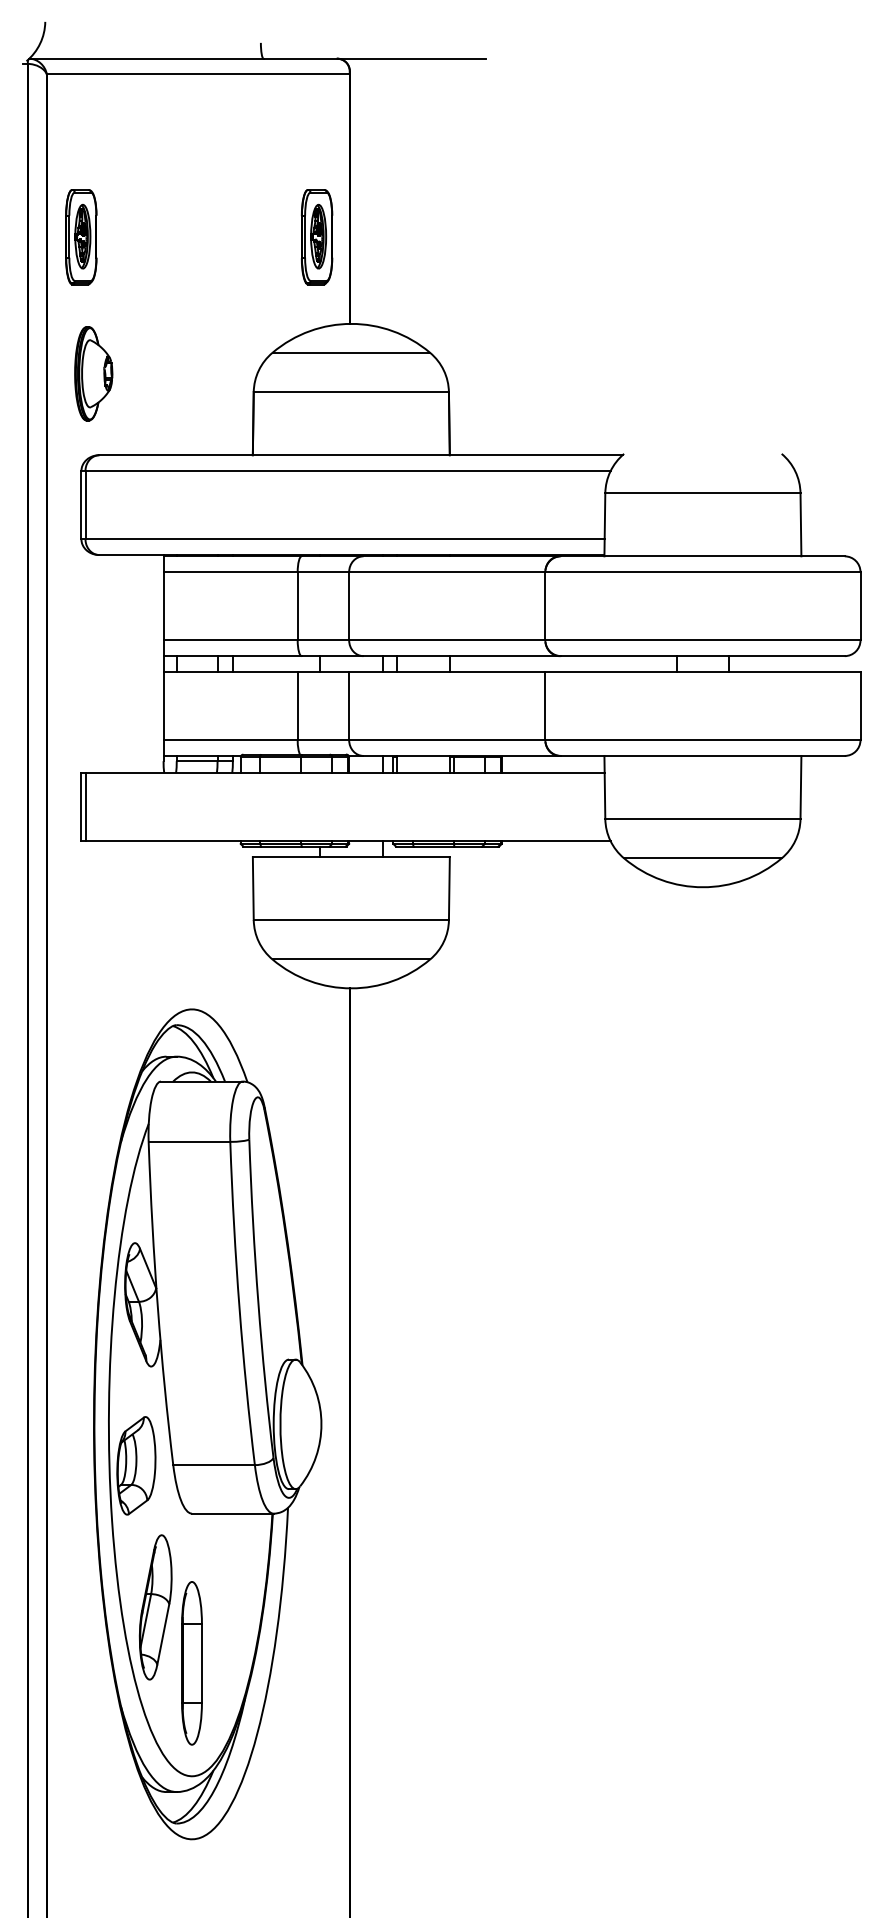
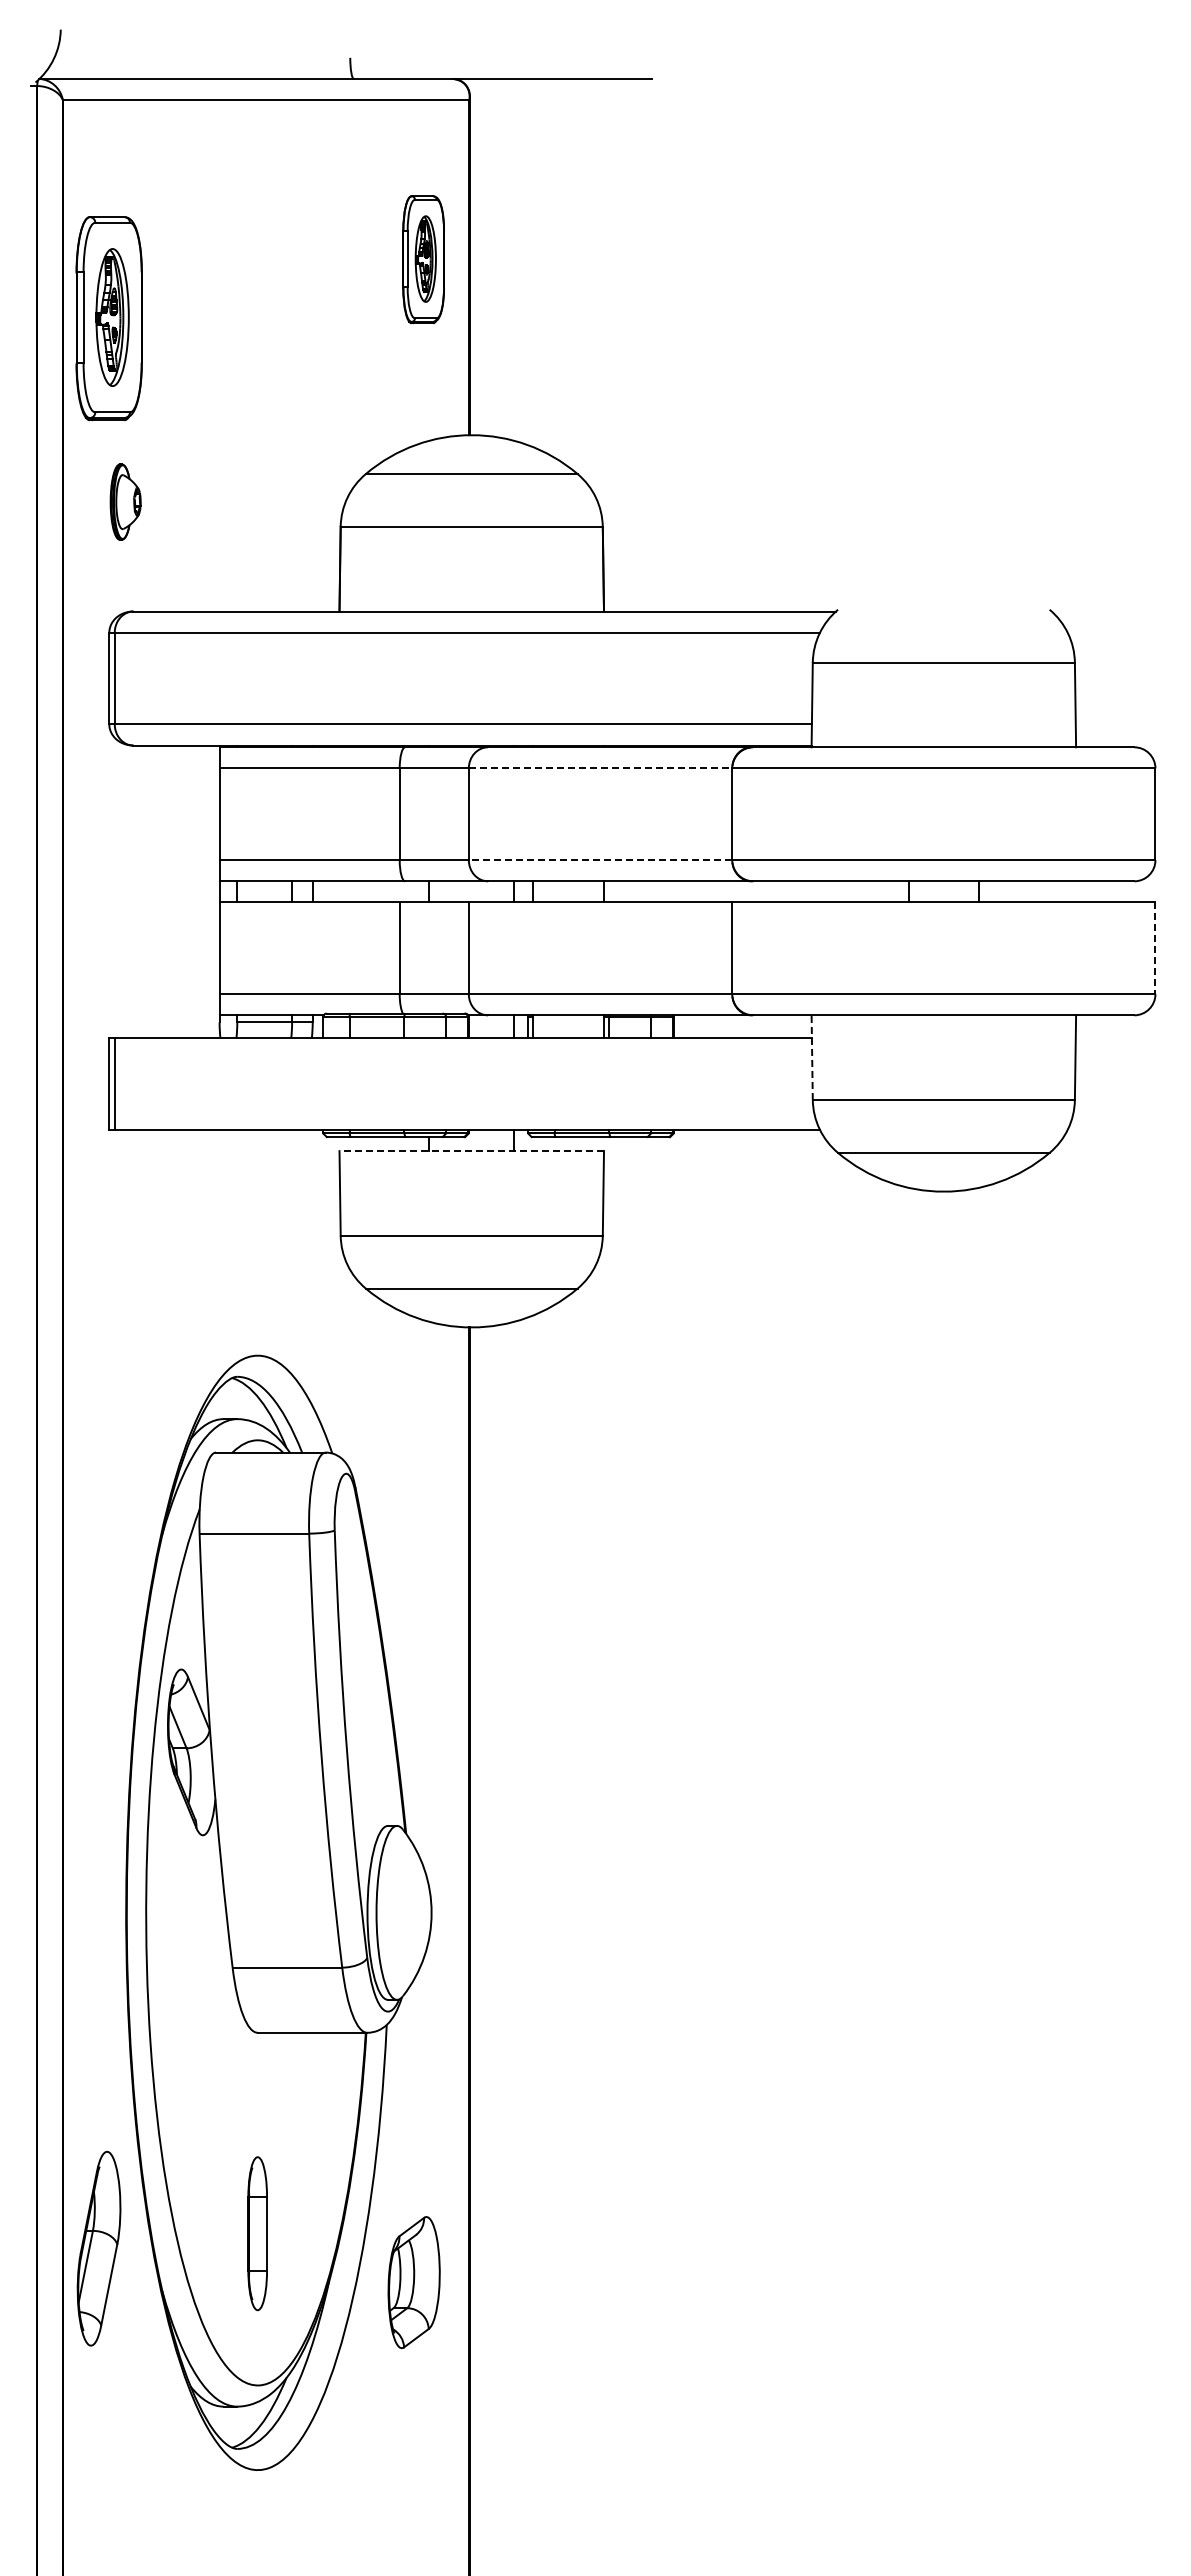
part: (80, 237) -> (108, 318), size x1.6
part: (316, 237) -> (423, 259), moved
part: (93, 373) -> (125, 501), size x0.6
line: (447, 572) -> (600, 768), solid -> dashed
line: (447, 640) -> (600, 860), solid -> dashed
line: (860, 706) -> (1155, 948), solid -> dashed
line: (605, 787) -> (812, 1057), solid -> dashed
line: (351, 857) -> (471, 1151), solid -> dashed
part: (135, 1465) -> (413, 2282), moved
part: (155, 1607) -> (98, 2248), moved
part: (191, 1663) -> (257, 2233), size x0.7

